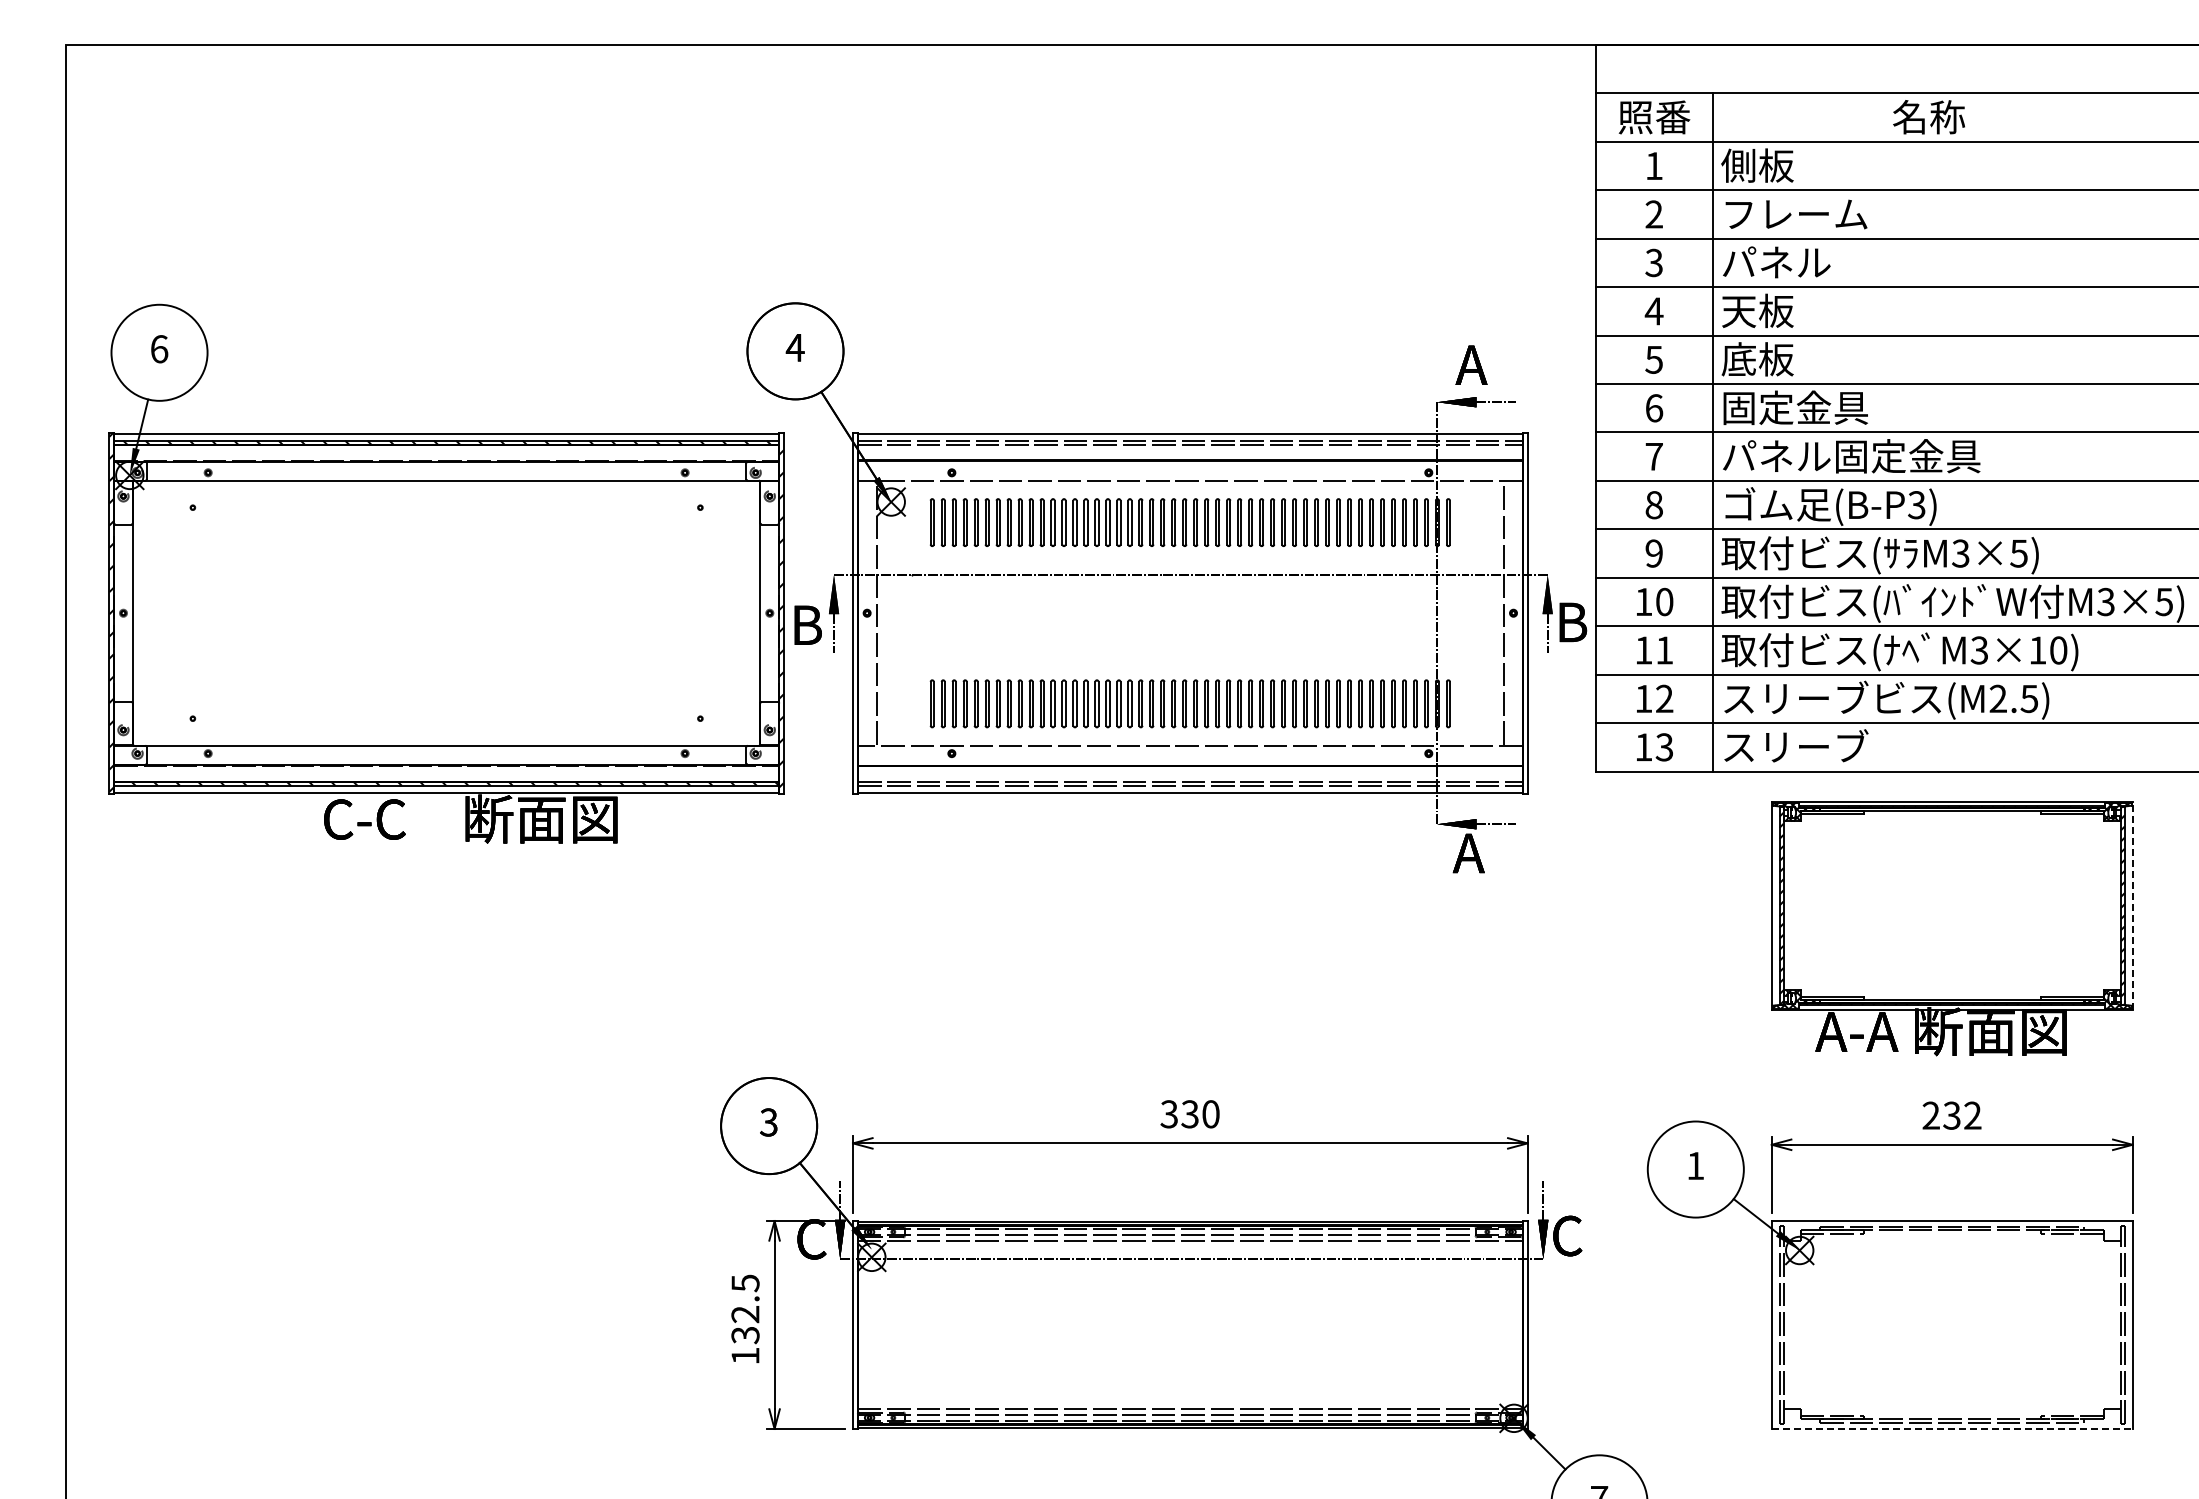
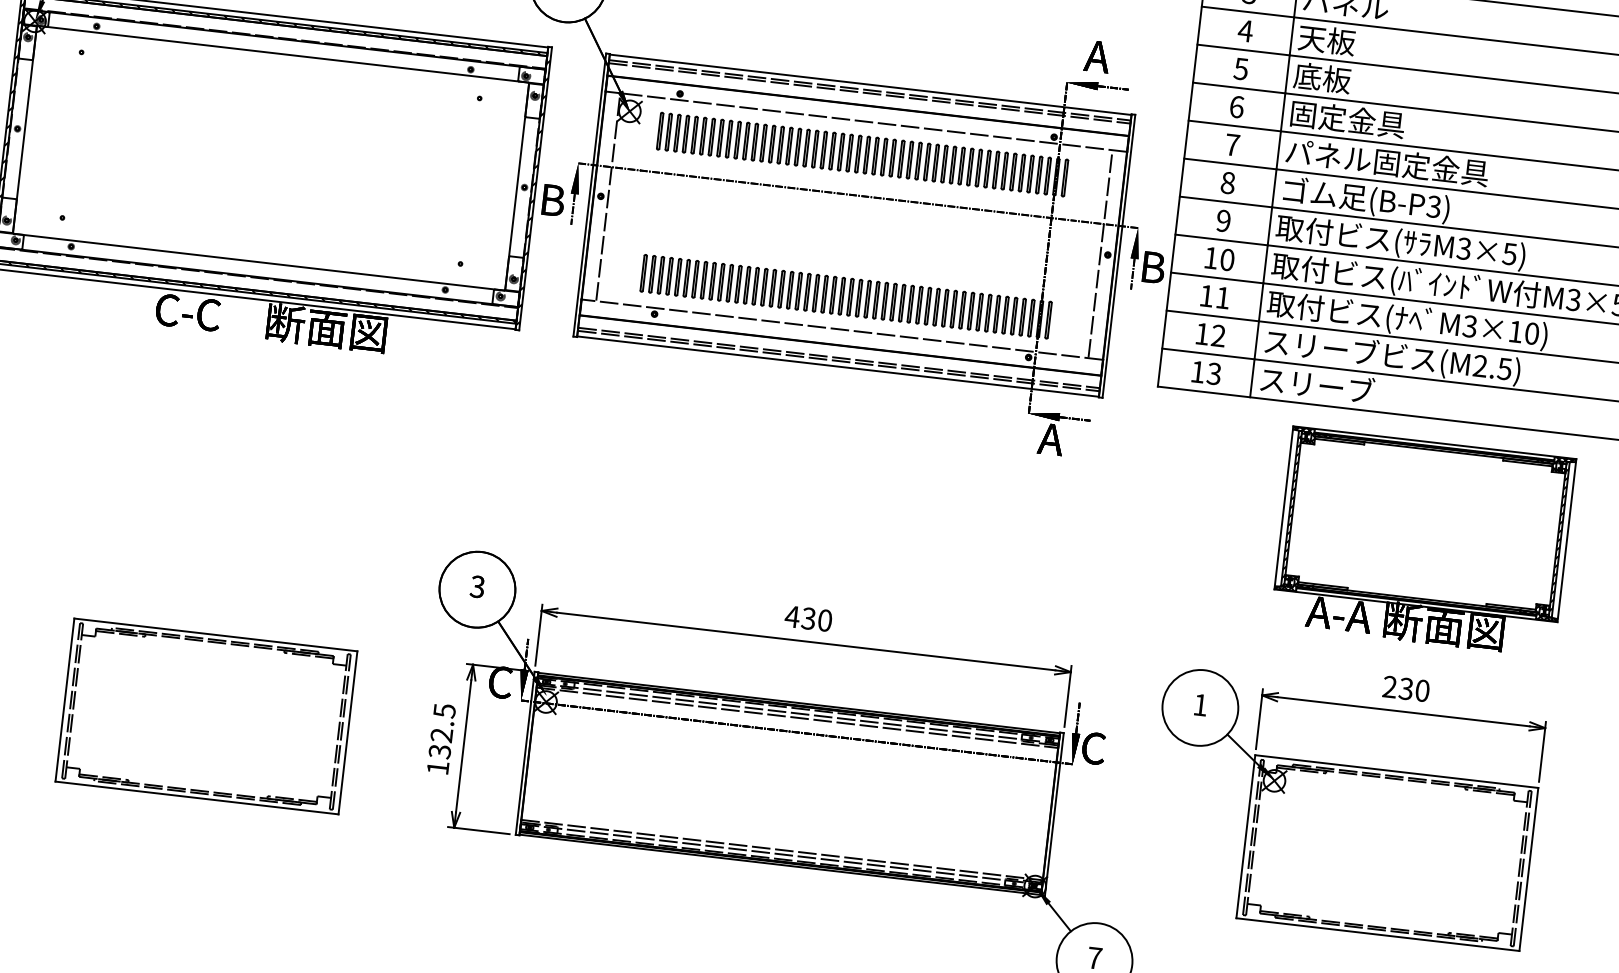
line: (2132, 905) -> (1566, 540), dashed -> solid
text: (1169, 1114) -> (792, 616), 330 -> 430
text: (1972, 1115) -> (1422, 690), 232 -> 230
part: (446, 1324) -> (206, 716), added
line: (1952, 1428) -> (1378, 934), dashed -> solid

